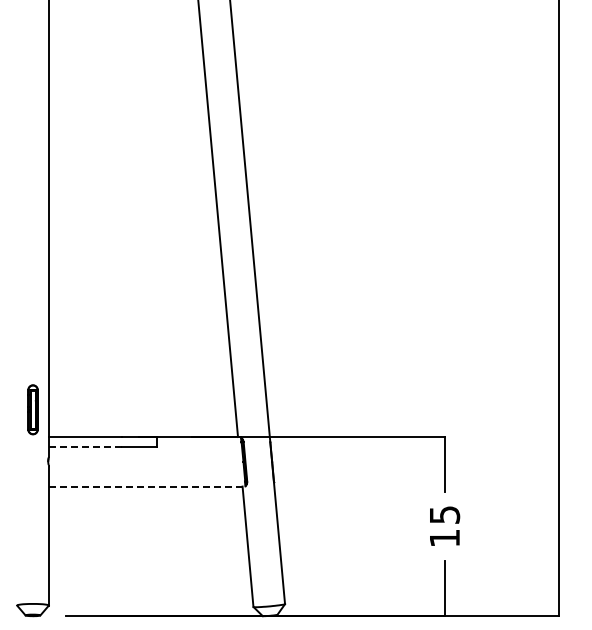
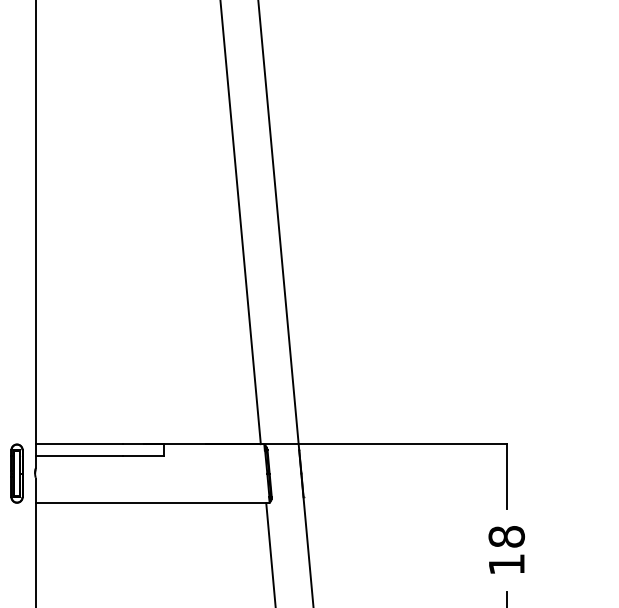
part: (32, 409) -> (16, 473), moved
line: (85, 447) -> (79, 456), dashed -> solid
line: (147, 486) -> (153, 502), dashed -> solid
text: (444, 514) -> (506, 536), 15 -> 18

